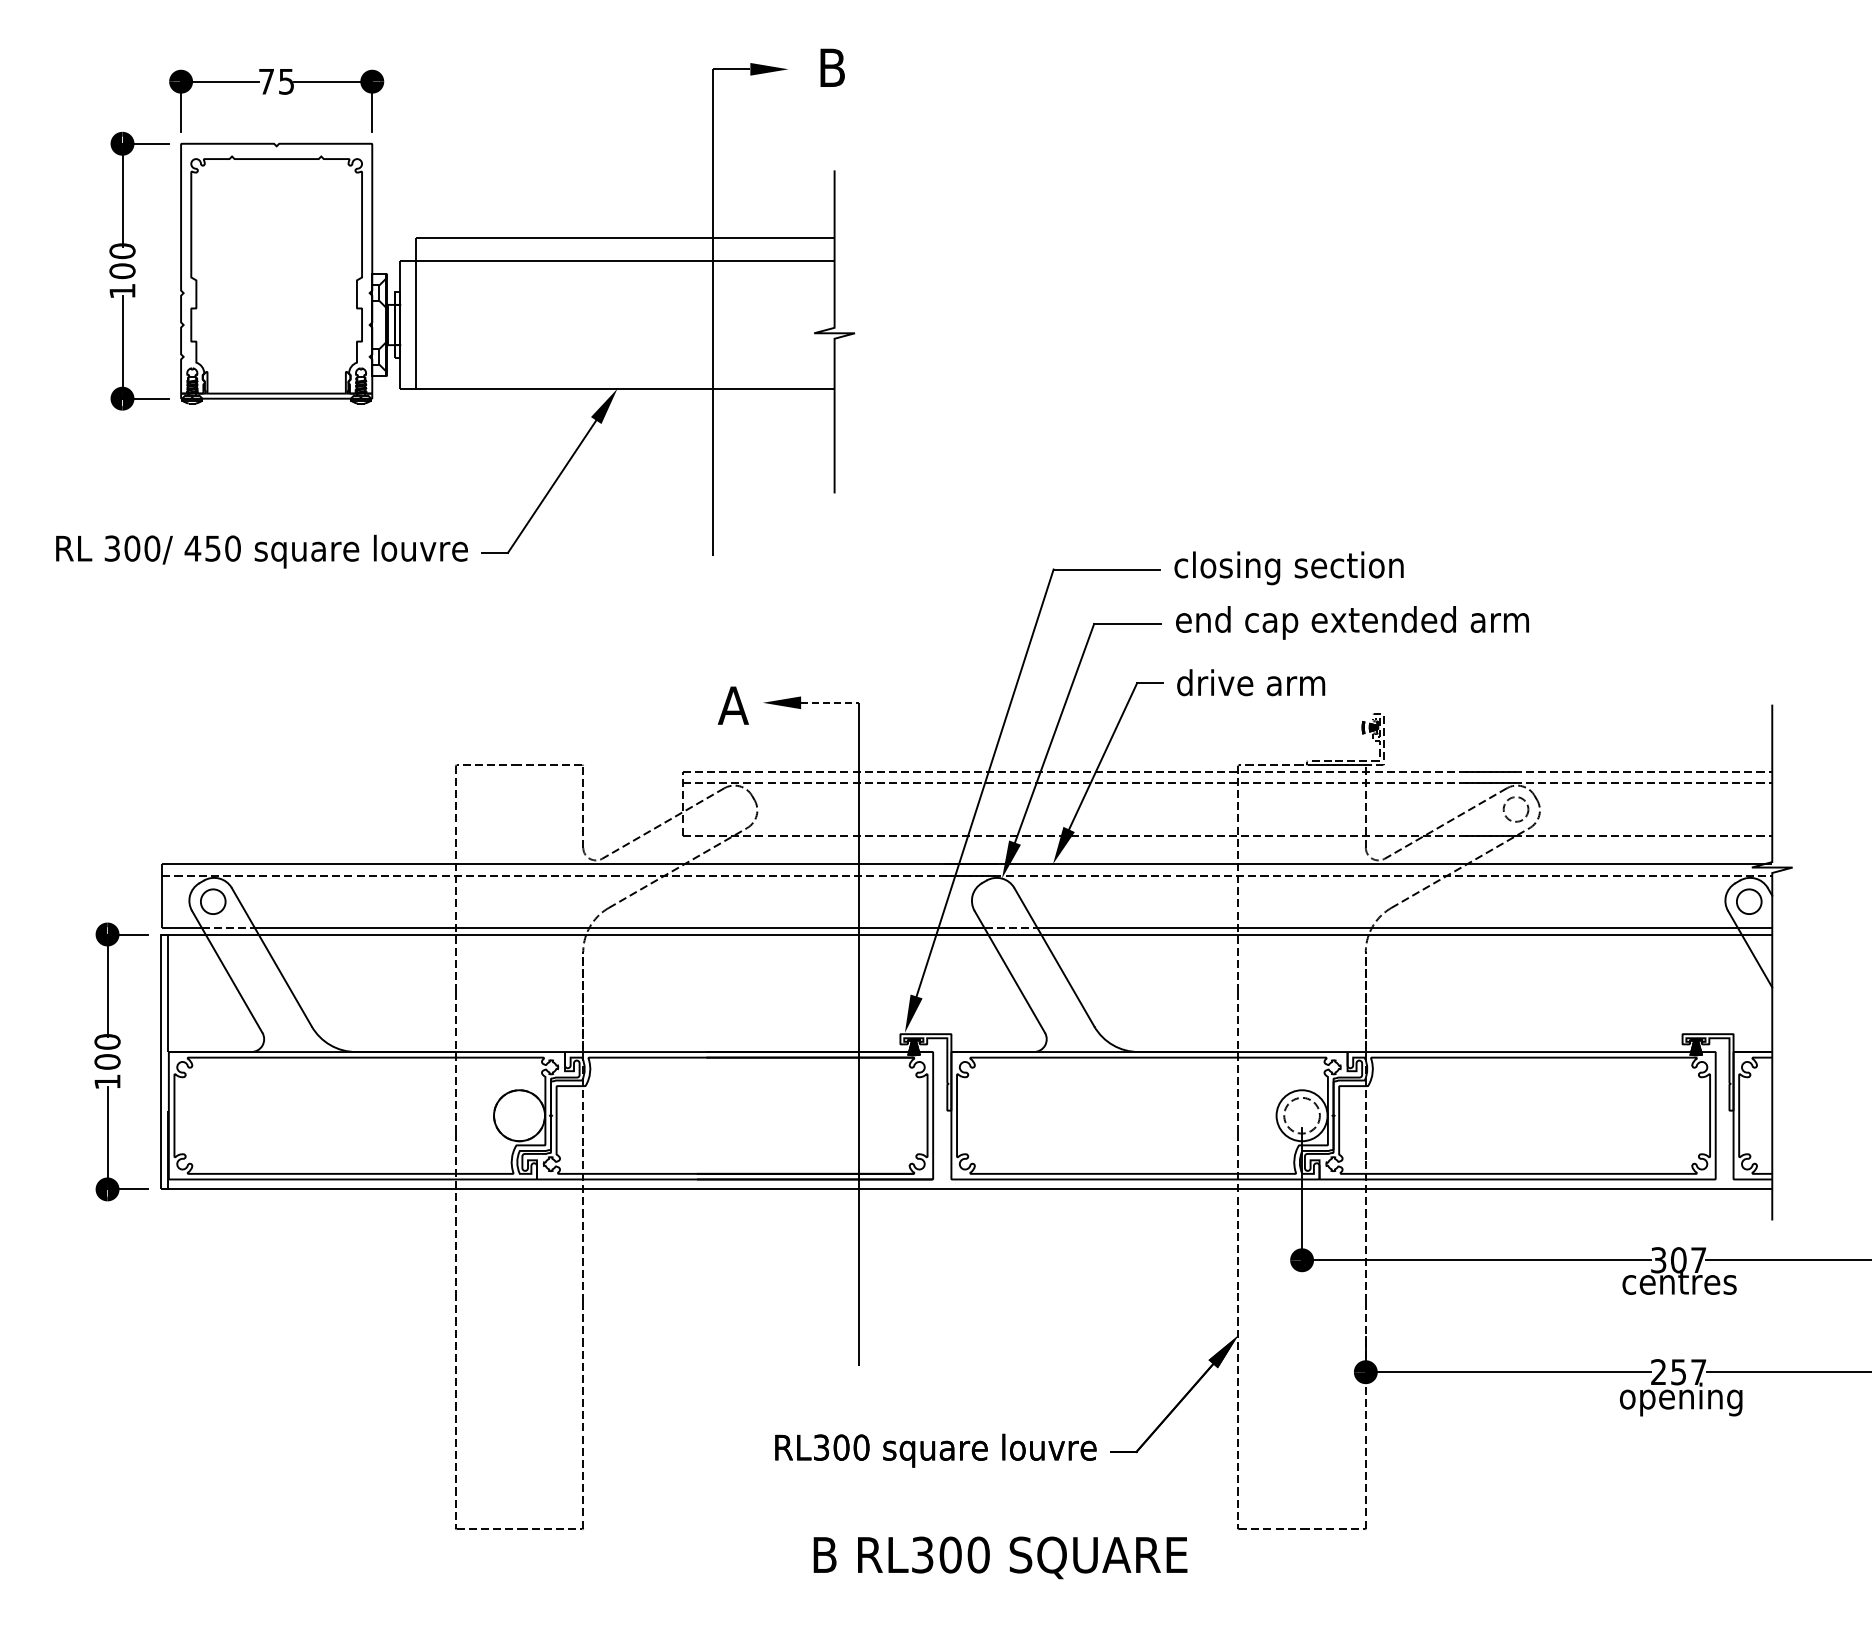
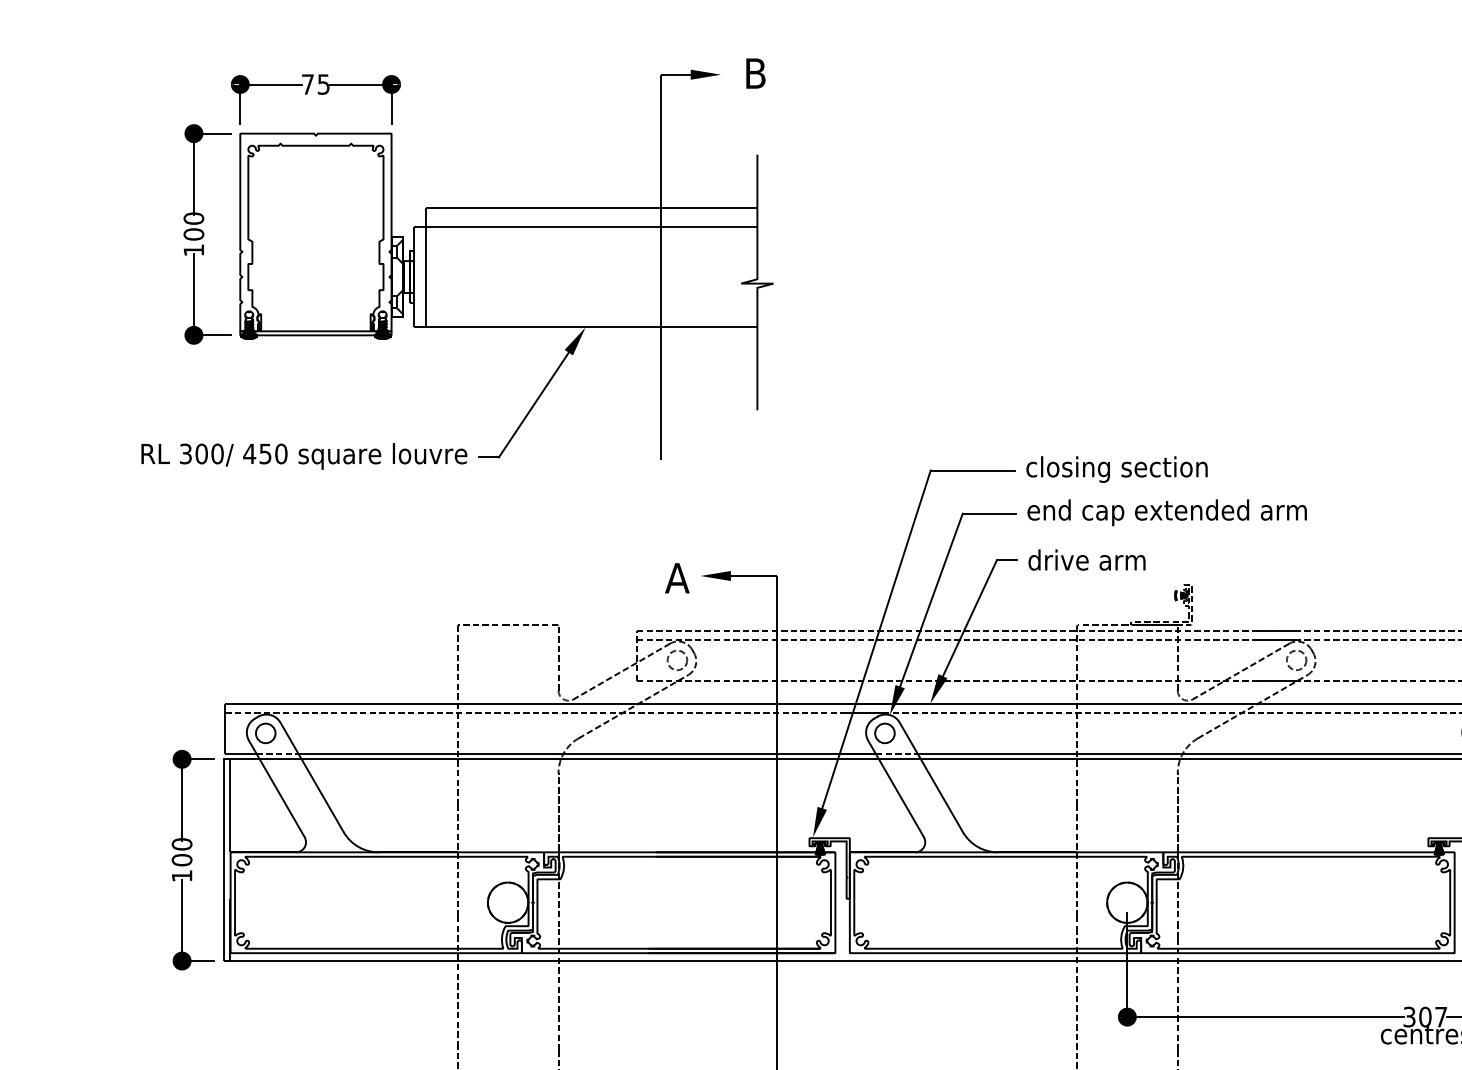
line: (830, 702) -> (754, 575), dashed -> solid
circle: (733, 809) -> (677, 660), added
circle: (995, 901) -> (884, 733), added
circle: (1301, 1115) -> (1126, 902), size x1.43

